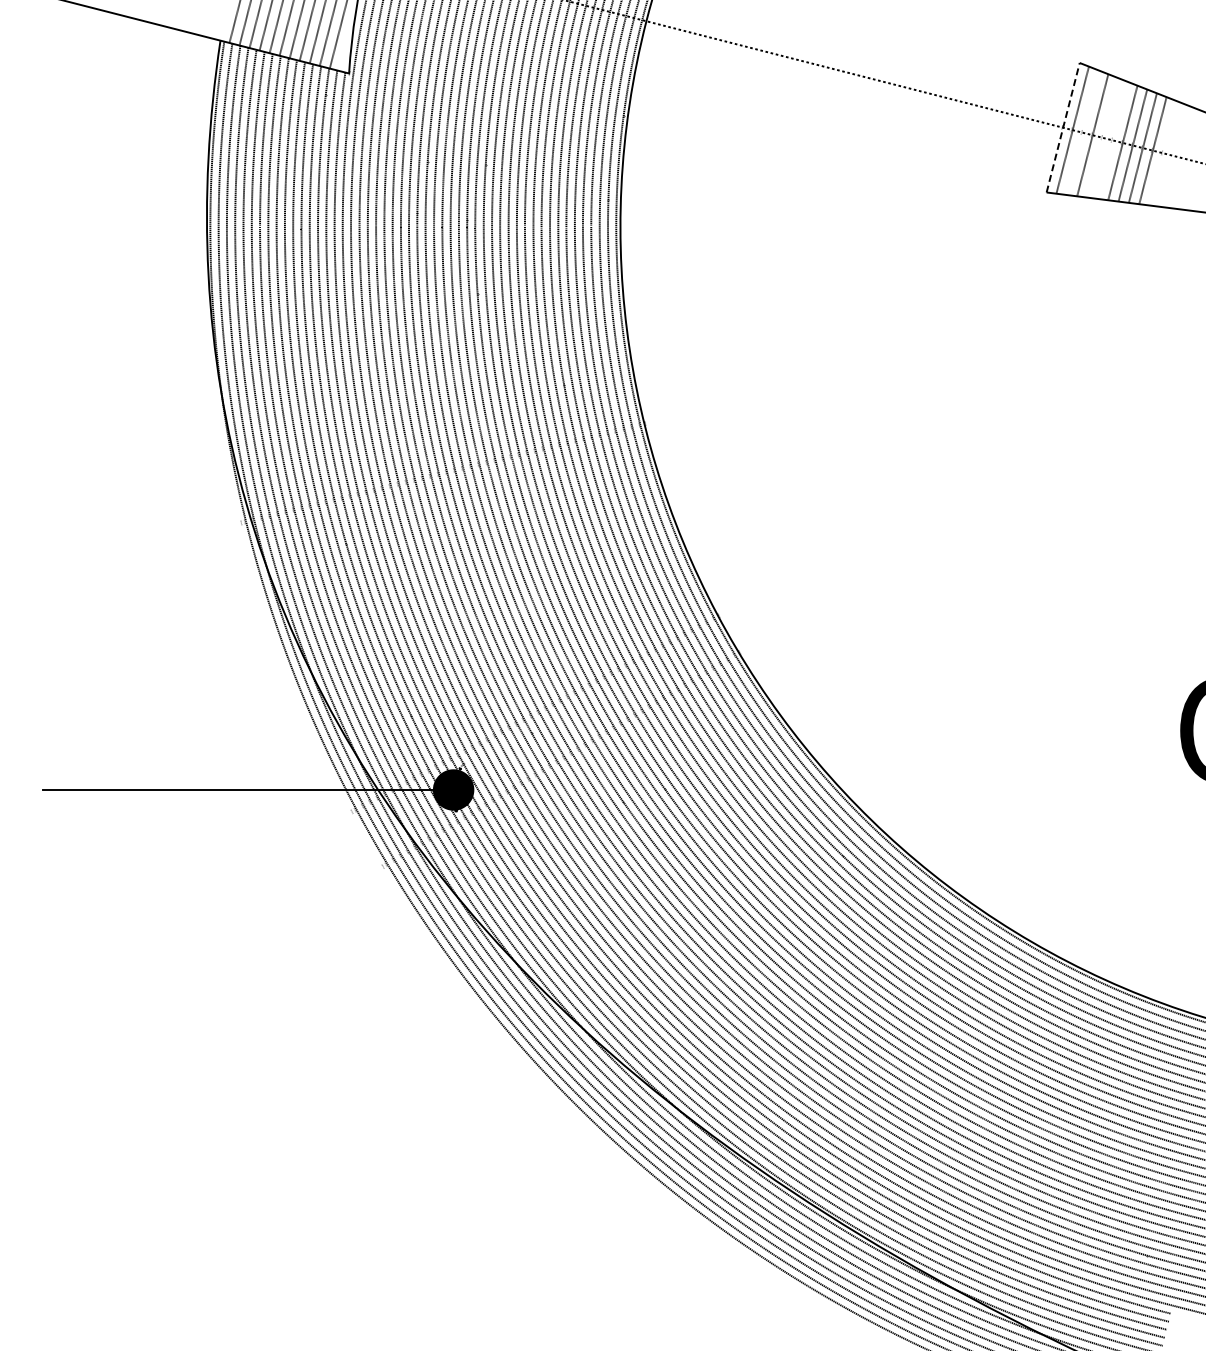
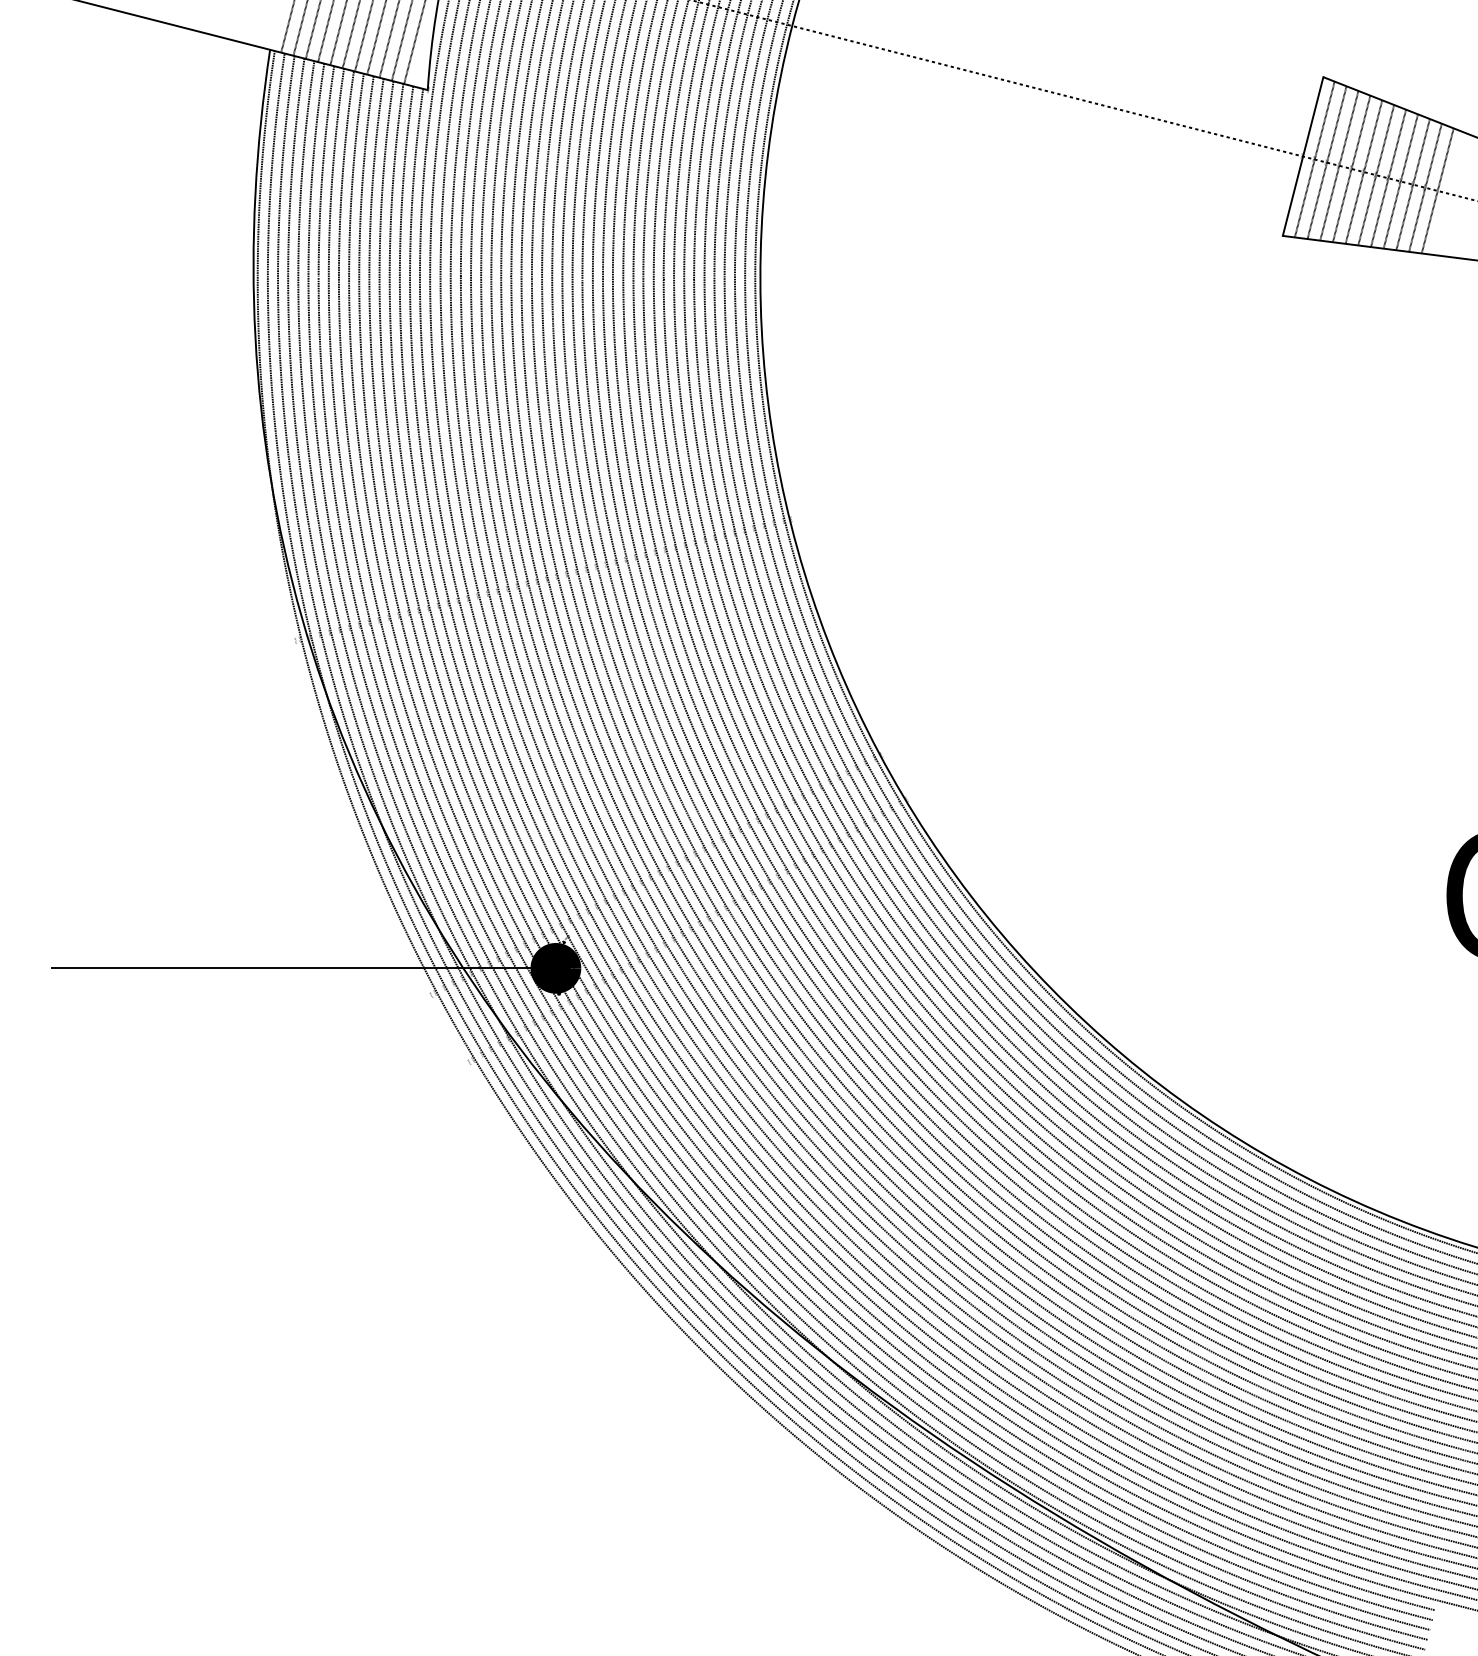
line: (1063, 127) -> (1303, 156), dashed -> solid
line: (1082, 132) -> (1326, 162), added
line: (1102, 137) -> (1351, 168), added
line: (1112, 139) -> (1363, 170), added
line: (1162, 152) -> (1424, 186), added
line: (1172, 155) -> (1437, 190), added

